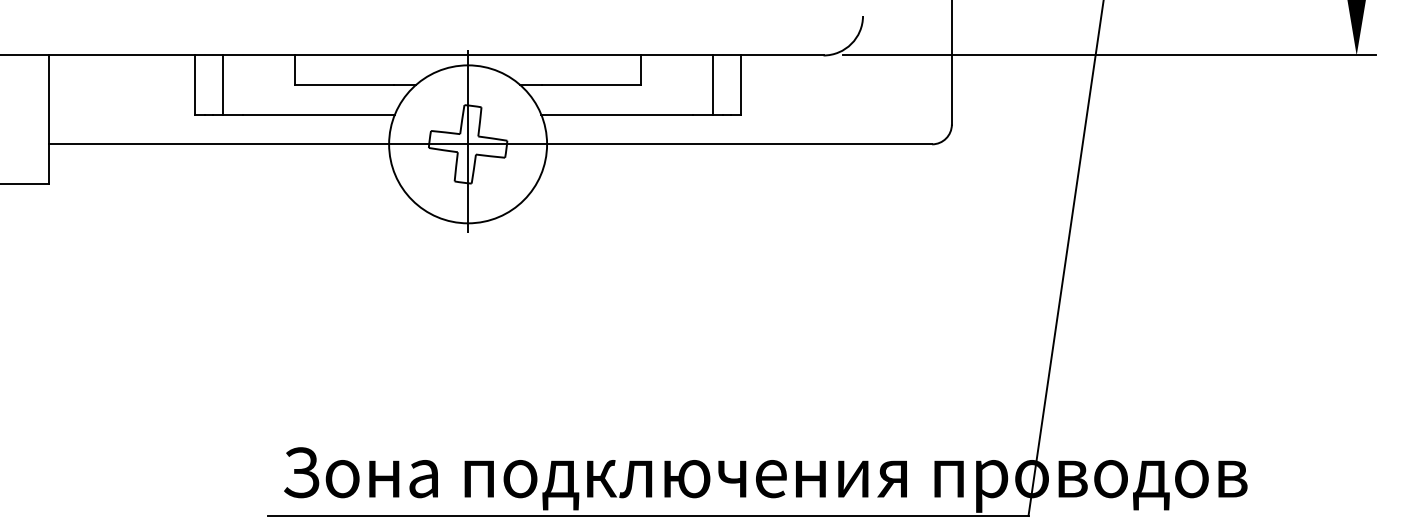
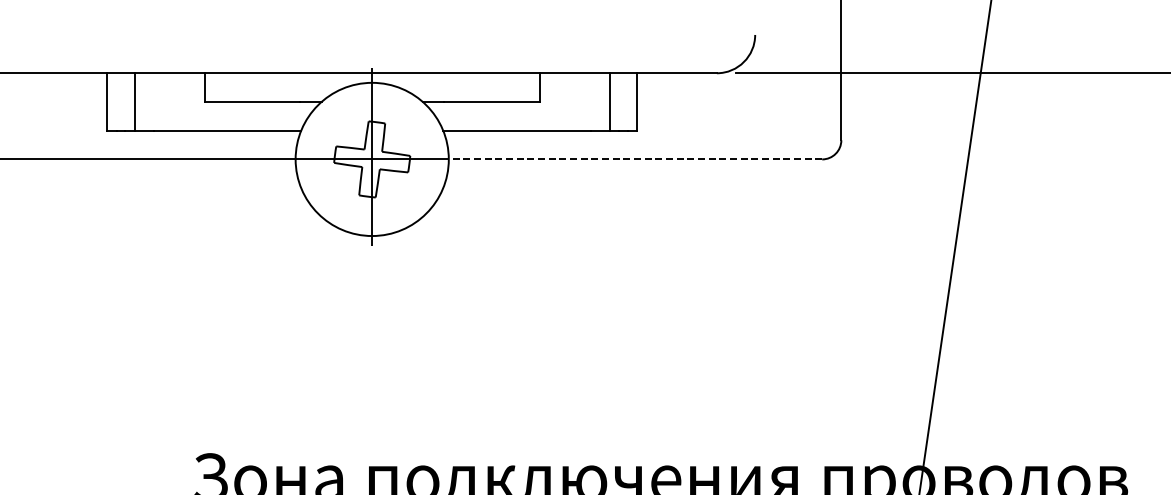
line: (739, 144) -> (635, 159), solid -> dashed

